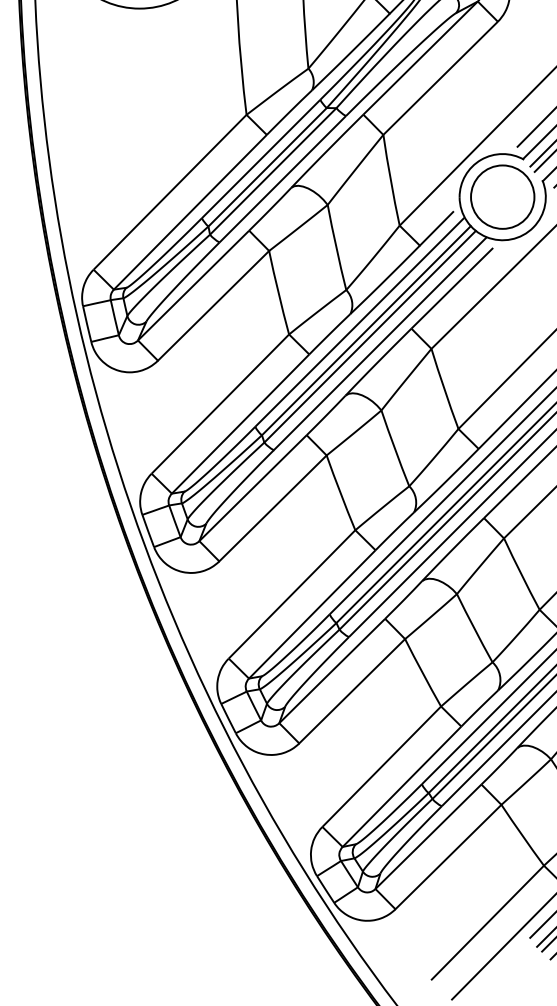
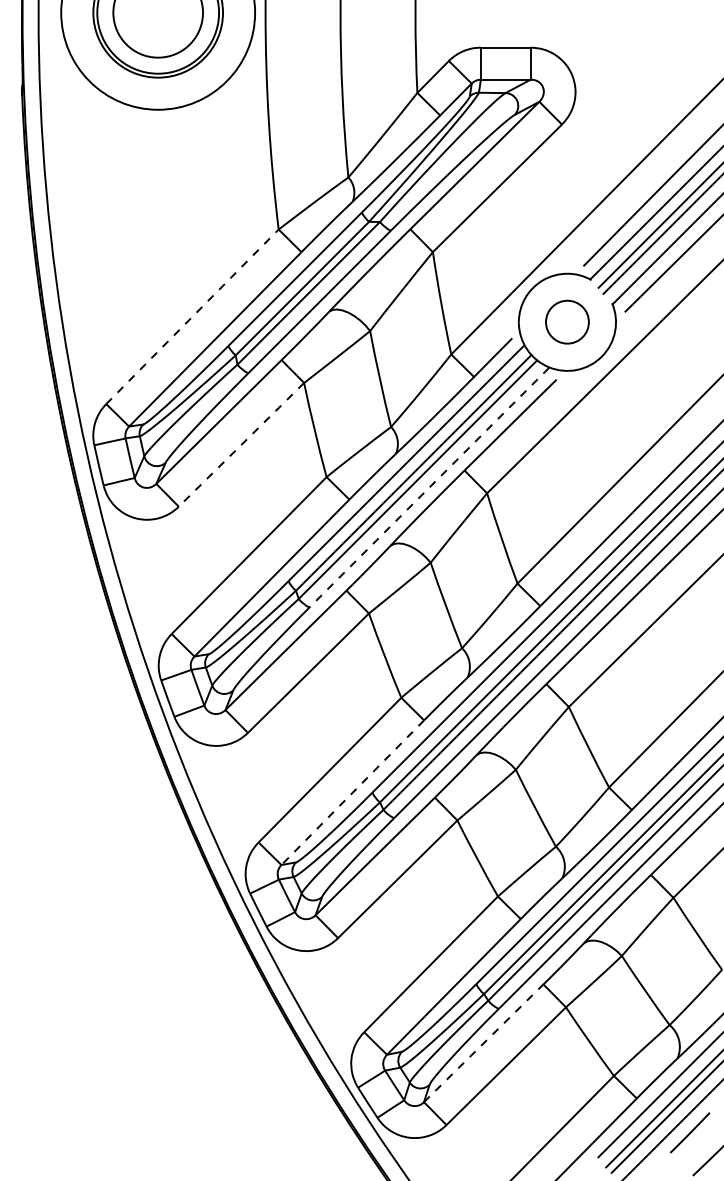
line: (169, 192) -> (191, 317), solid -> dashed
circle: (502, 196) -> (567, 321), size x0.6
line: (213, 306) -> (241, 445), solid -> dashed
line: (379, 344) -> (428, 488), solid -> dashed
line: (312, 614) -> (353, 792), solid -> dashed
line: (428, 836) -> (483, 1043), solid -> dashed

